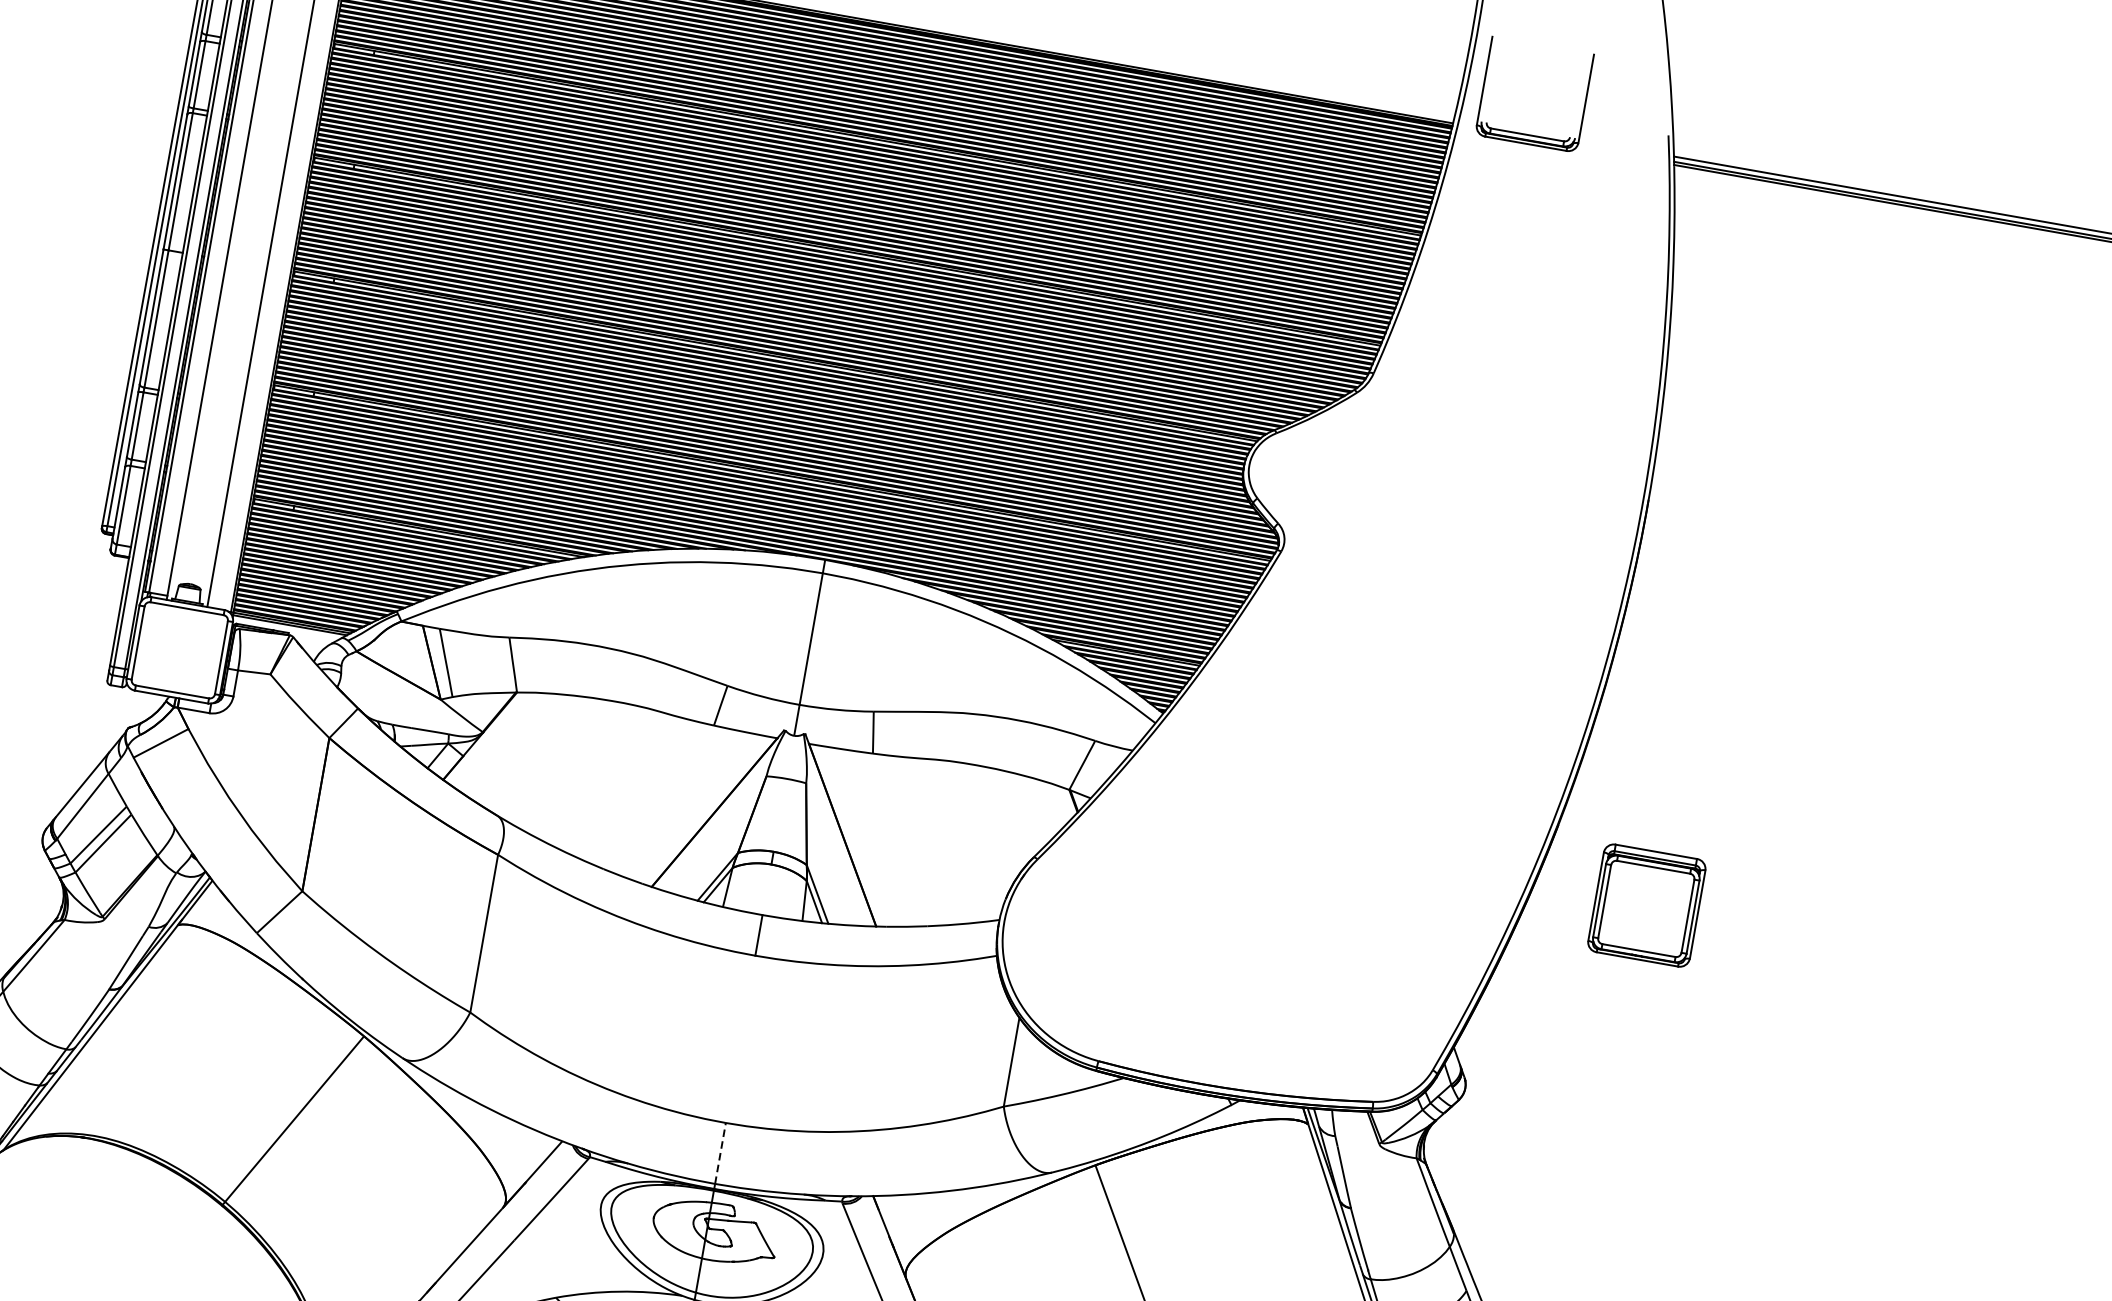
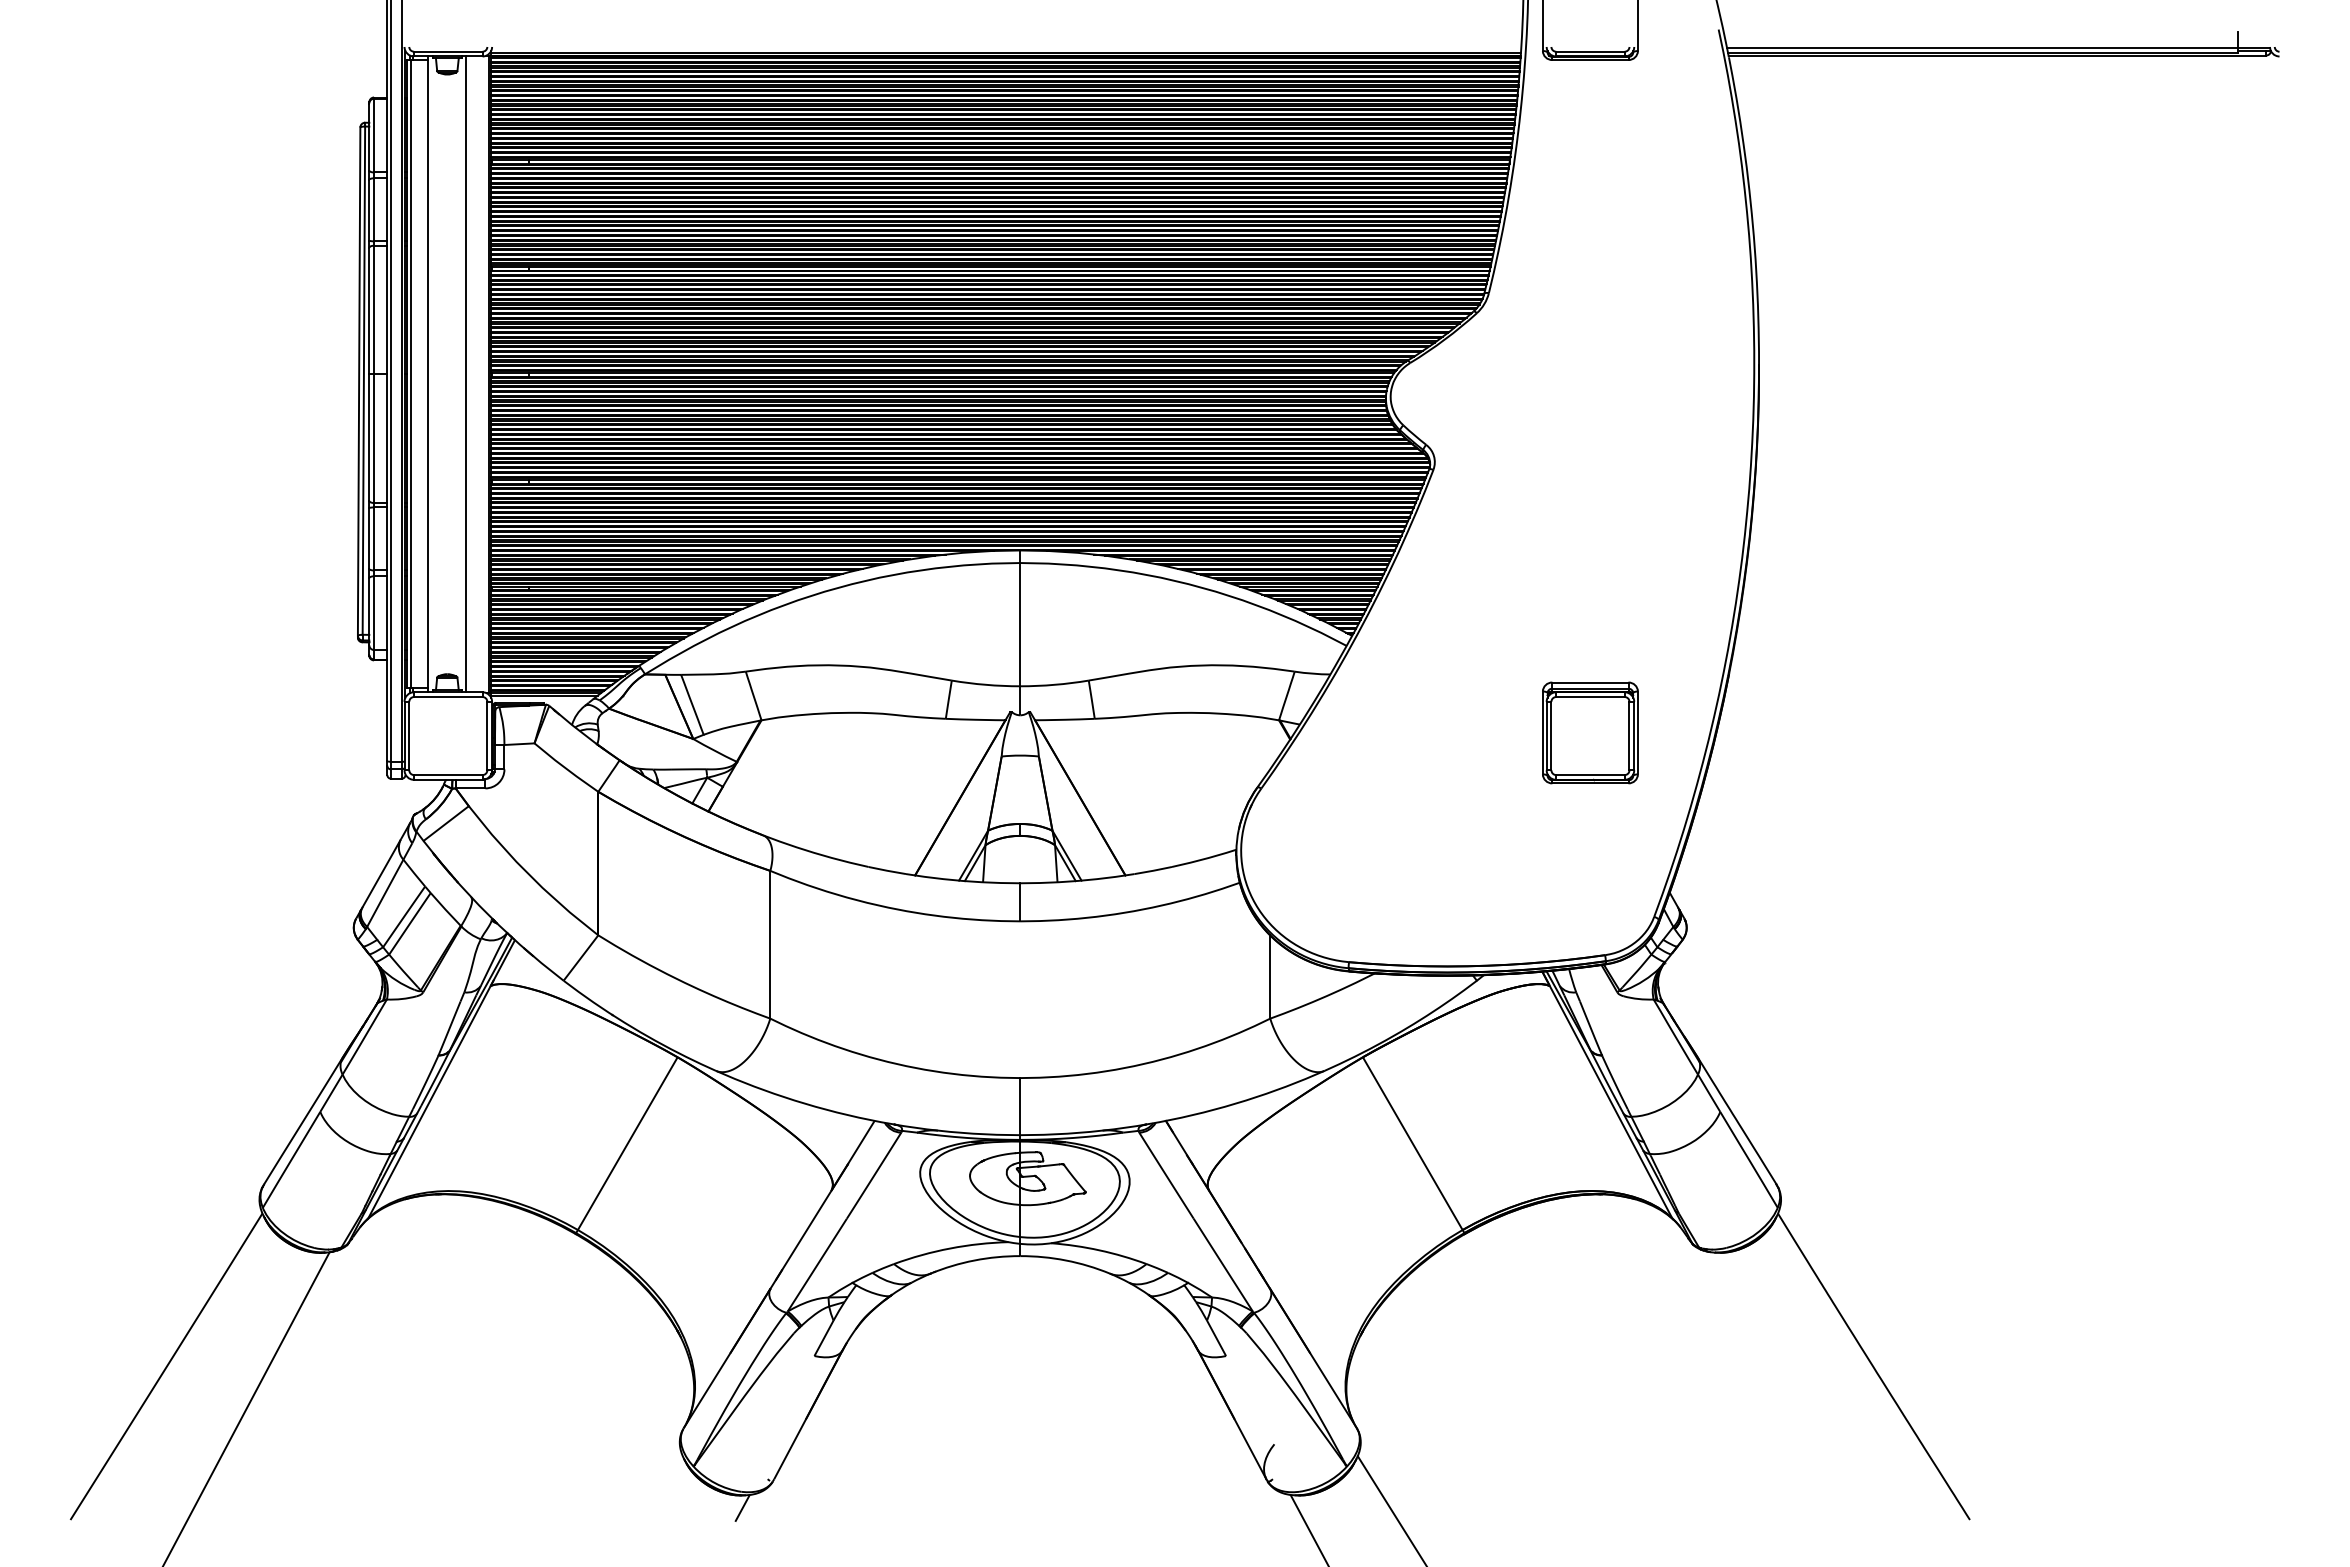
part: (1647, 905) -> (1590, 732), moved
line: (720, 1153) -> (1020, 1106), dashed -> solid

